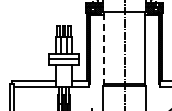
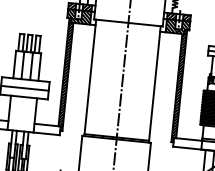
line: (104, 48) -> (90, 77), dashed -> solid

